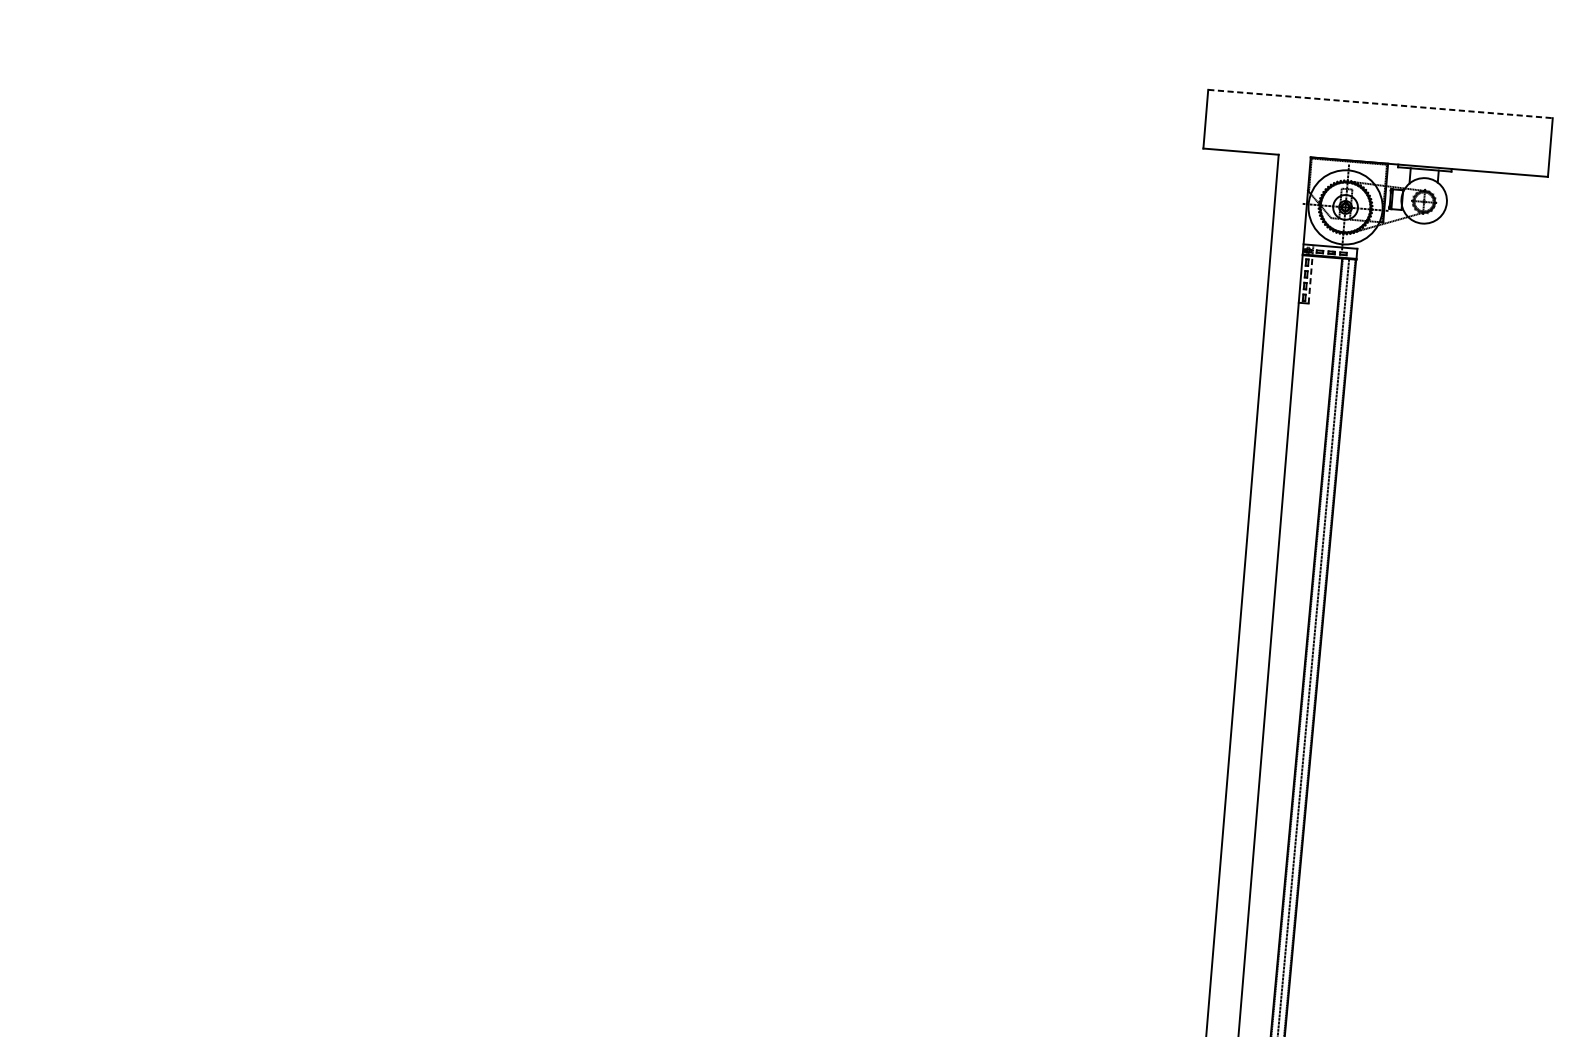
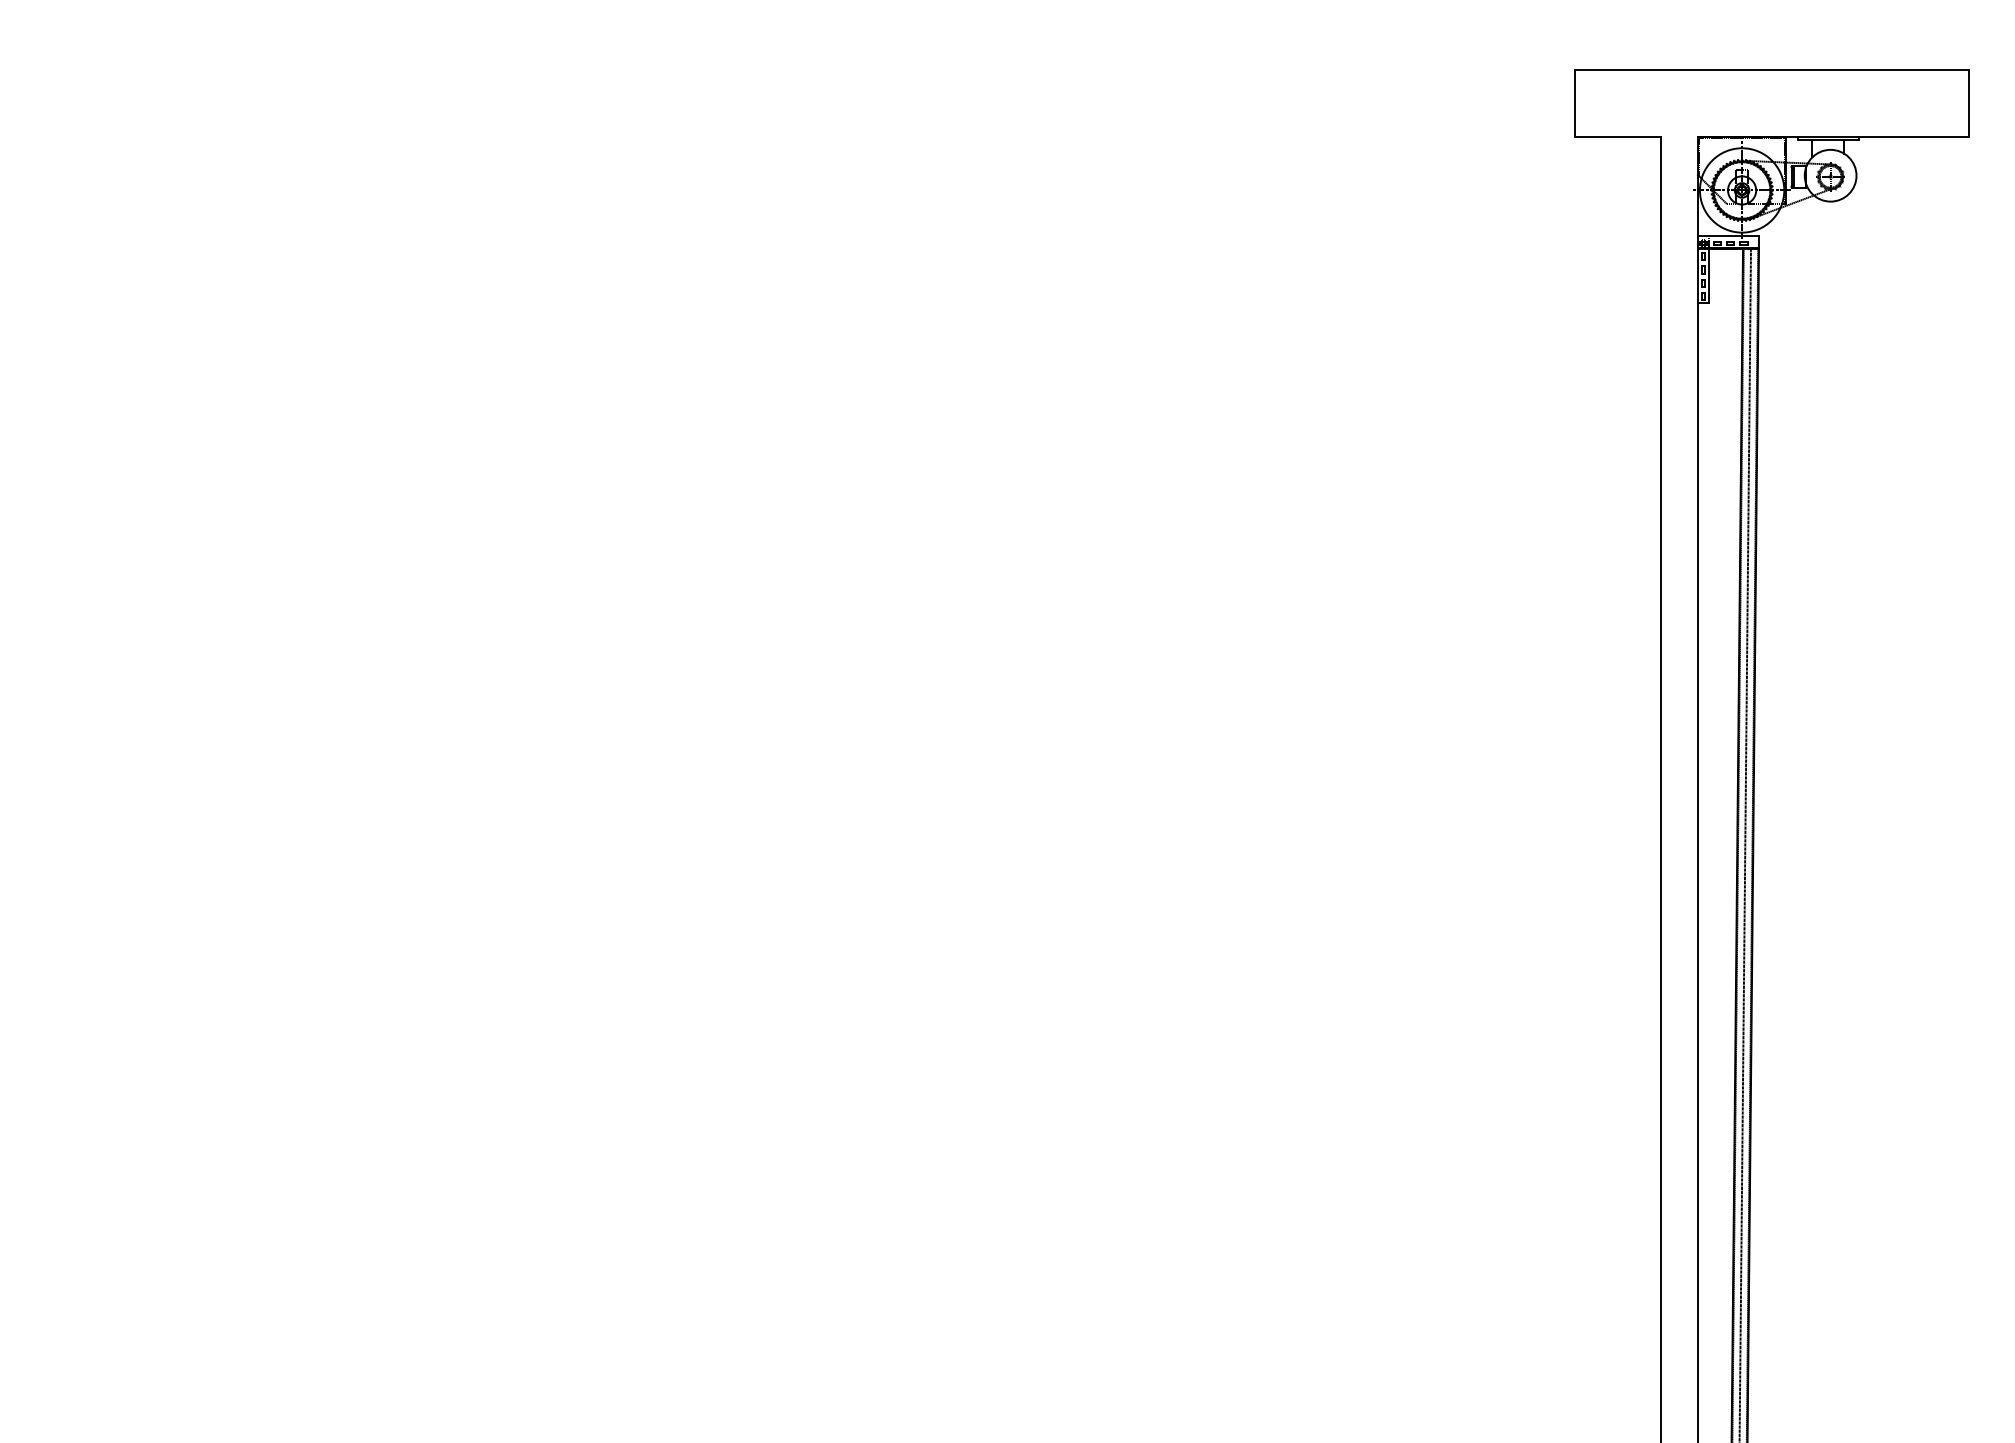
line: (1380, 103) -> (1772, 69), dashed -> solid
line: (1310, 279) -> (1709, 275), dashed -> solid

